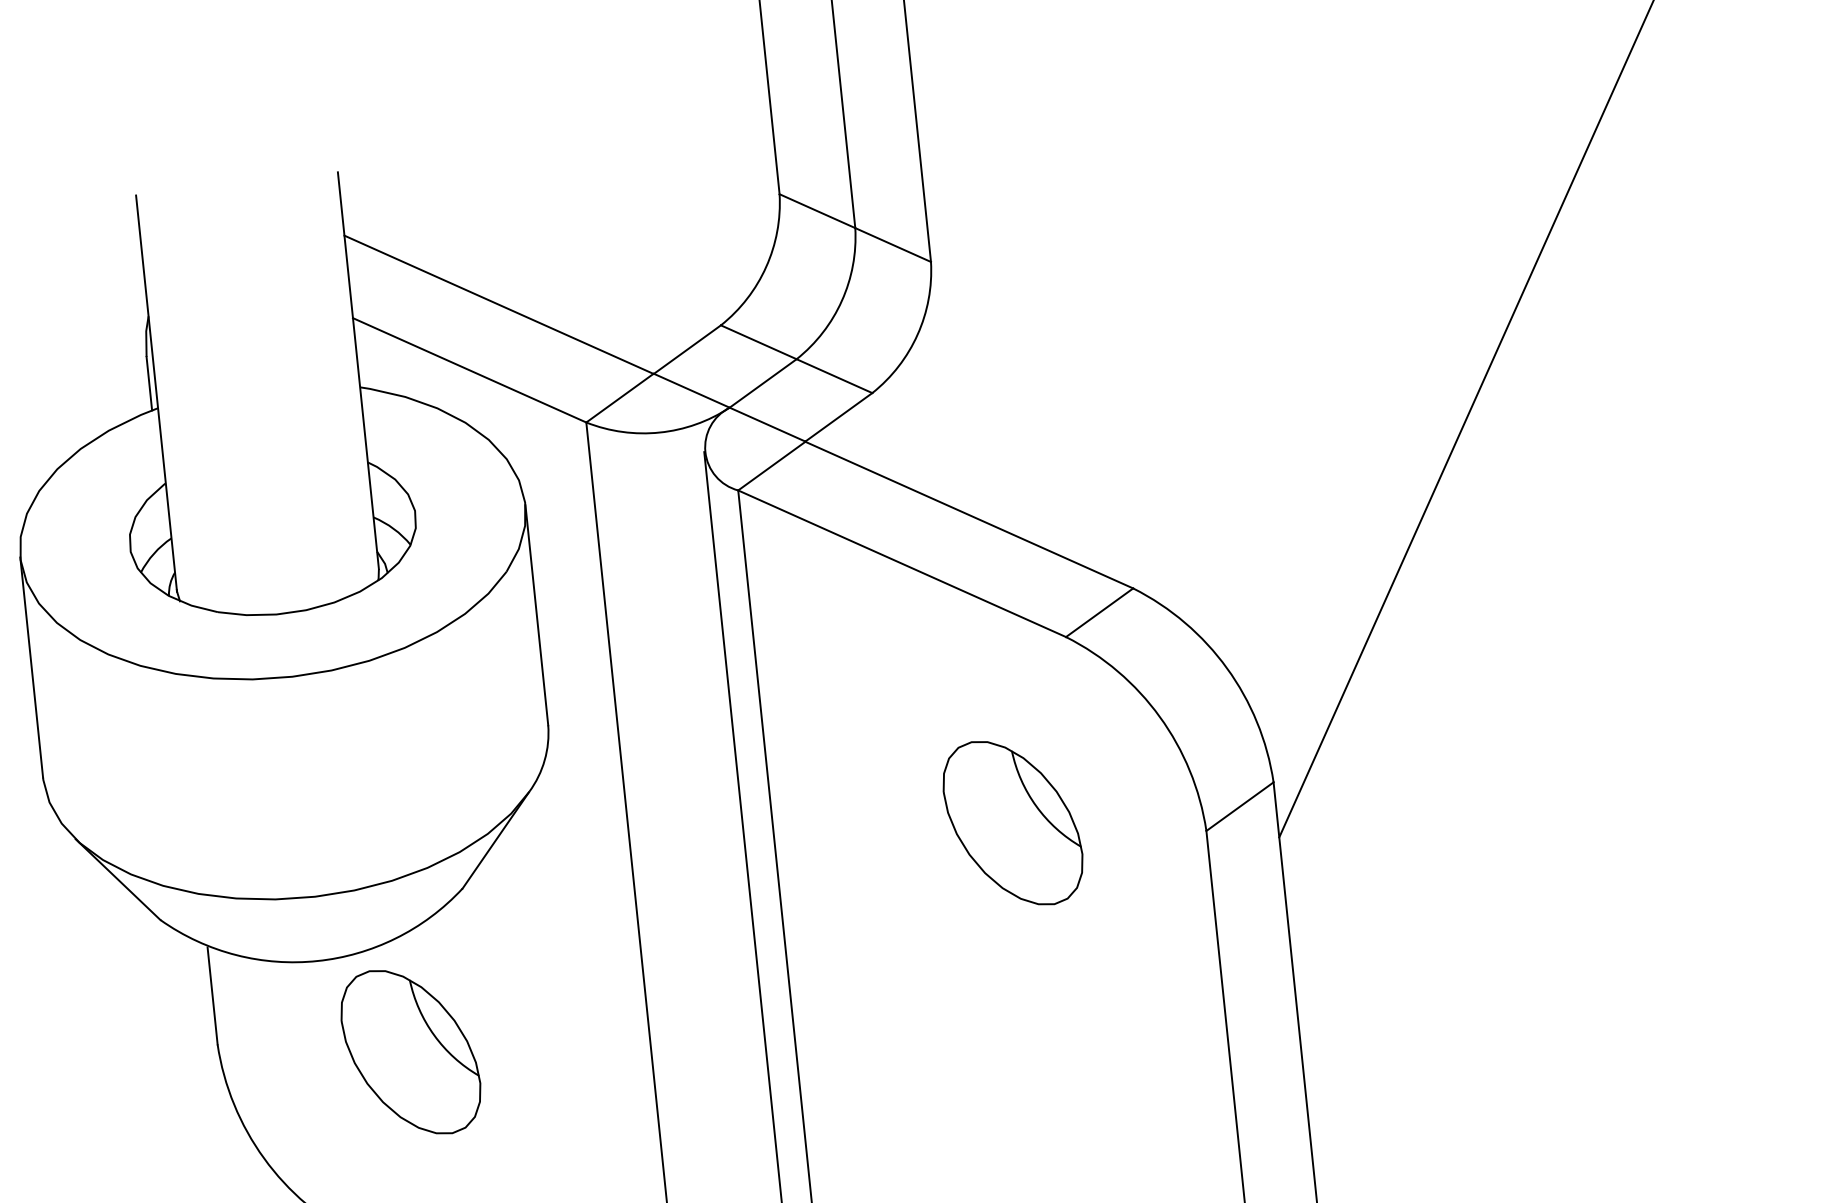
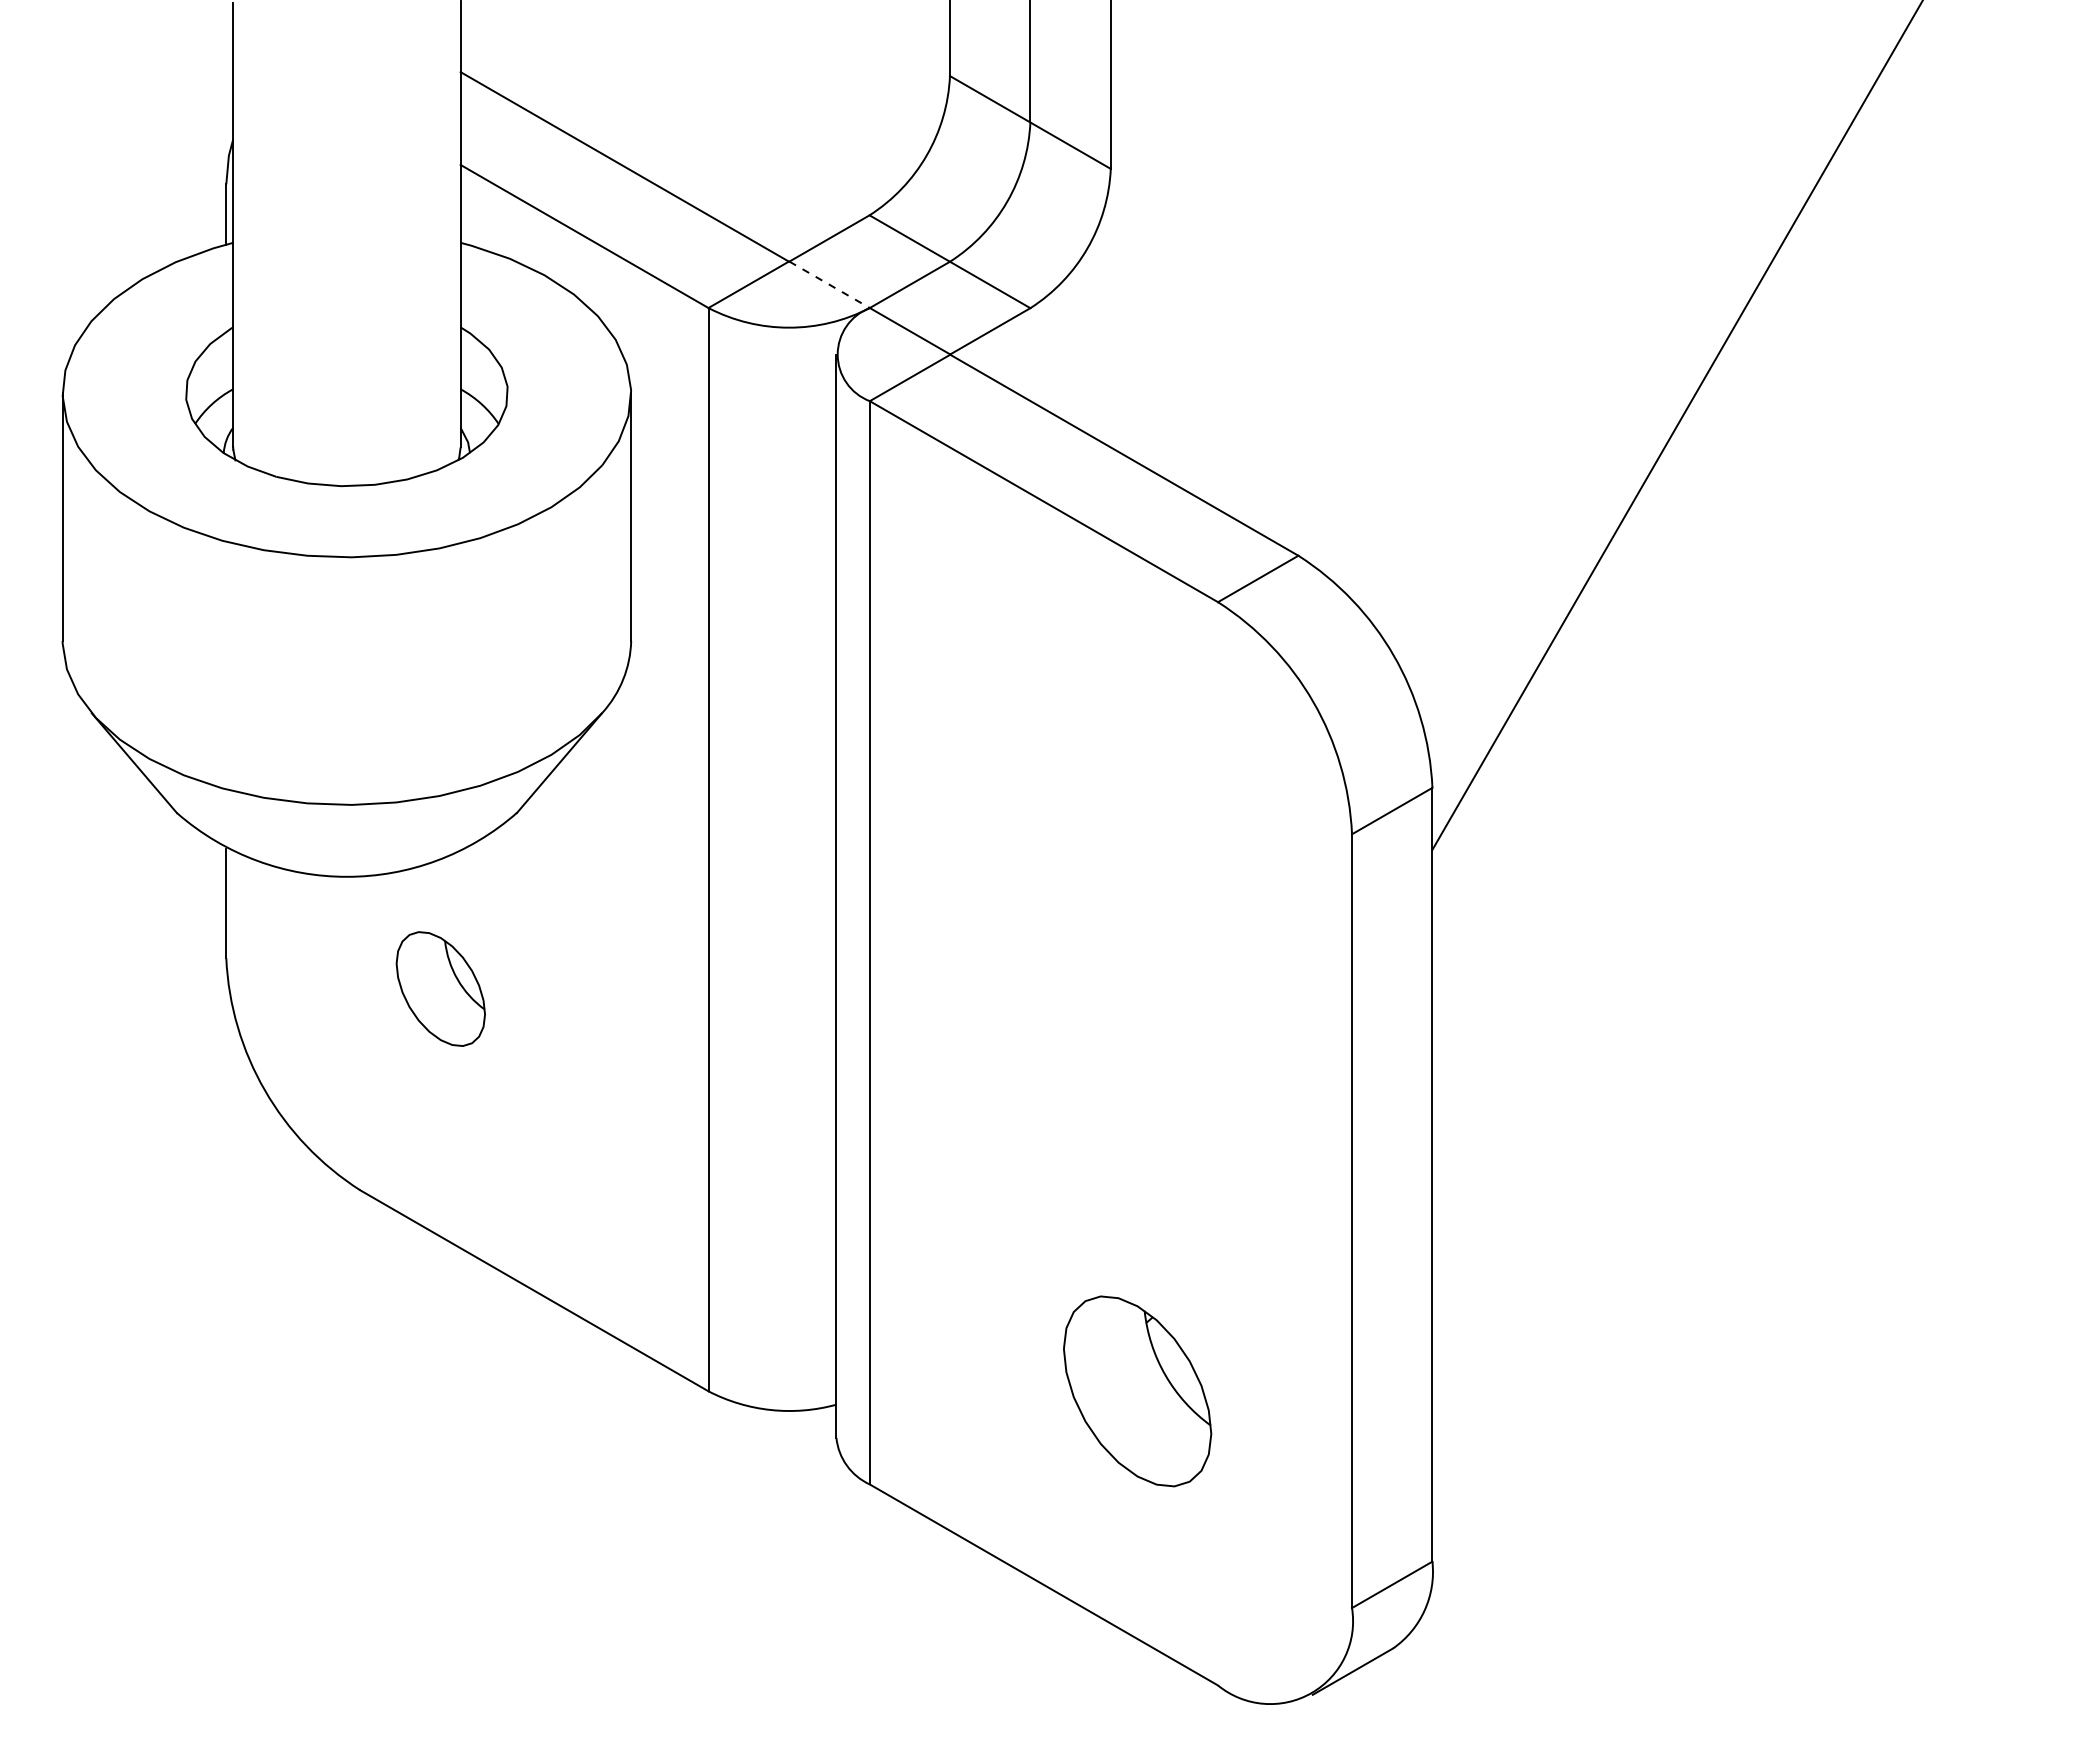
line: (692, 391) -> (830, 285), solid -> dashed
part: (1012, 823) -> (1137, 803), removed
part: (410, 1051) -> (440, 988), size x0.6

